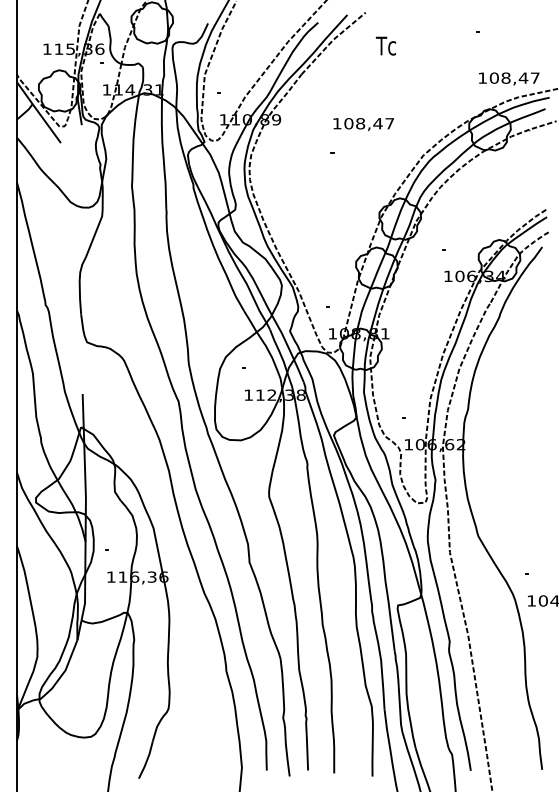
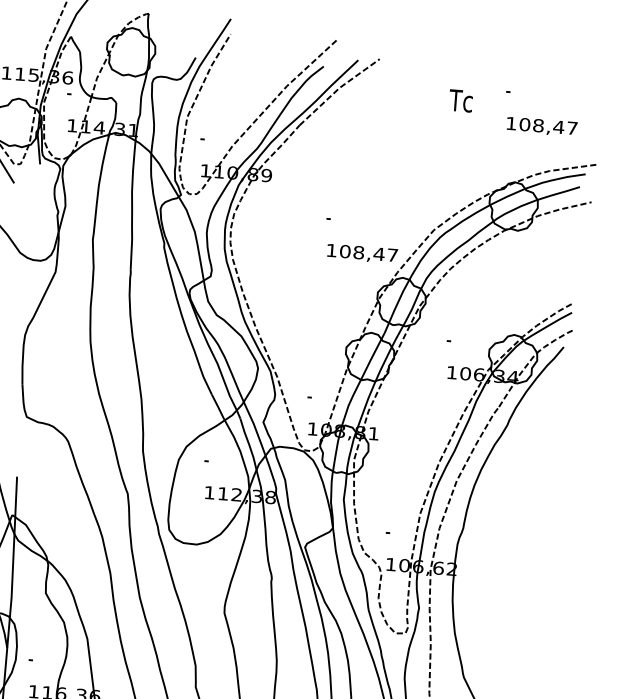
text: (385, 45) -> (460, 100), moved
text: (509, 78) -> (542, 126), moved
text: (363, 124) -> (362, 253), moved

